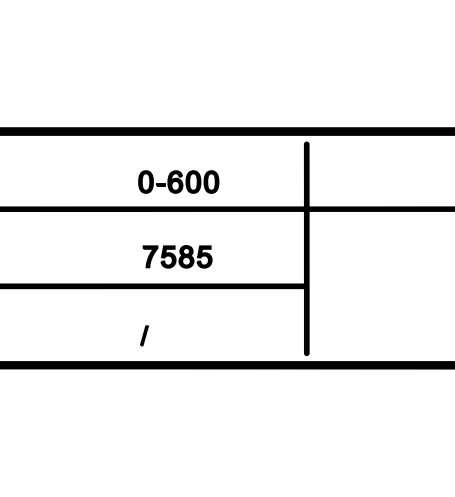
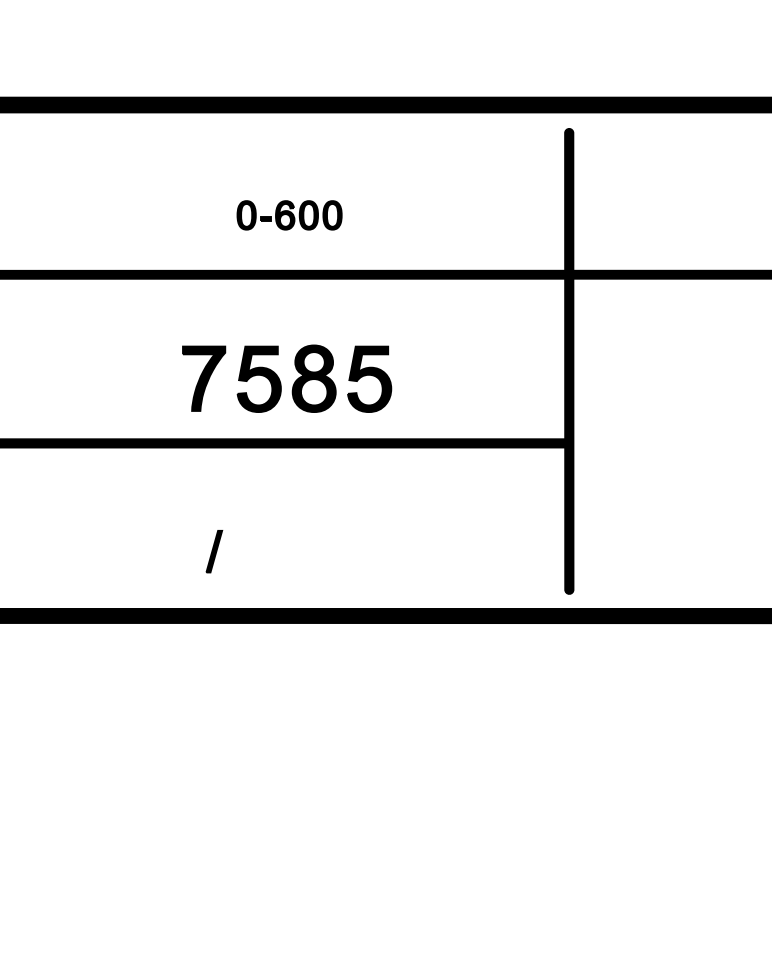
part: (178, 181) -> (288, 214), size x0.6
part: (177, 256) -> (286, 378), size x1.4

